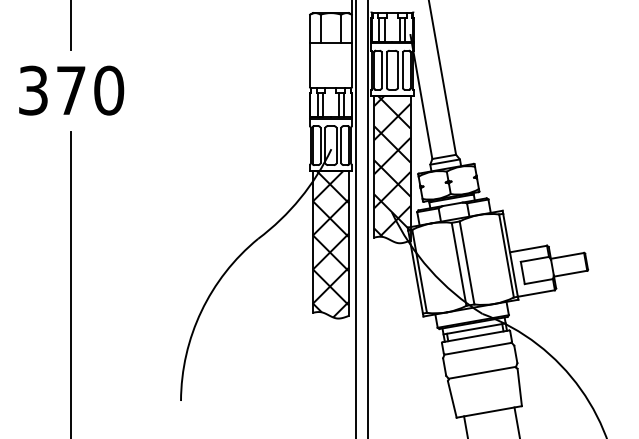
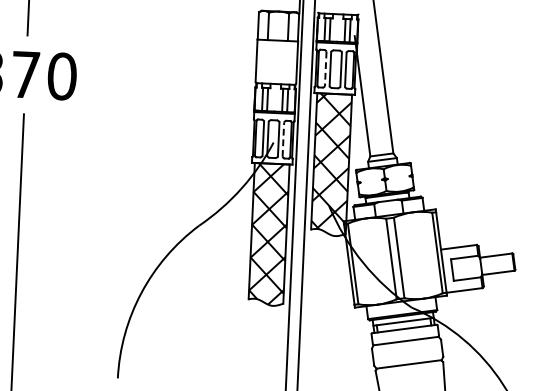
line: (381, 70) -> (325, 69), solid -> dashed
line: (341, 145) -> (283, 139), solid -> dashed

